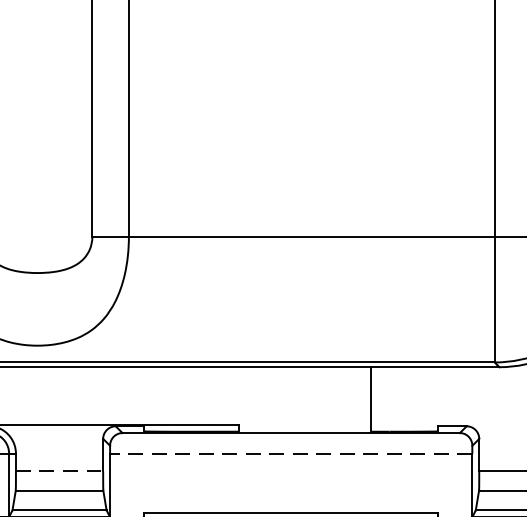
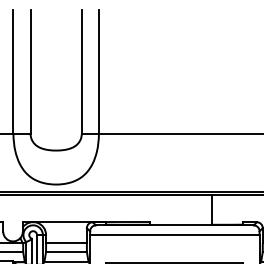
line: (290, 454) -> (174, 235), dashed -> solid
line: (59, 471) -> (66, 243), dashed -> solid

